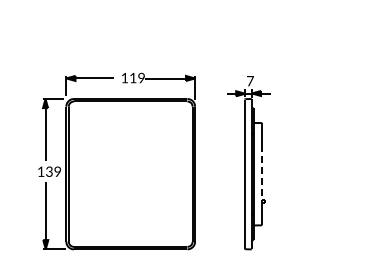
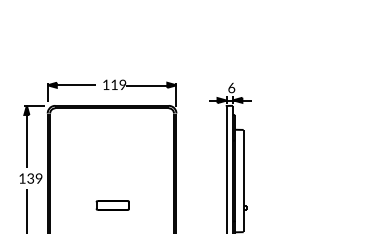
text: (250, 81) -> (231, 88), 7 -> 6
line: (262, 174) -> (243, 181), dashed -> solid
part: (131, 198) -> (112, 205), added

